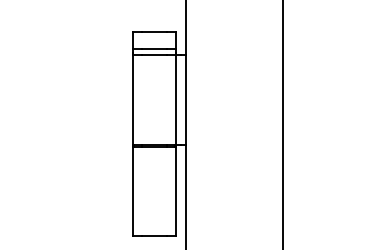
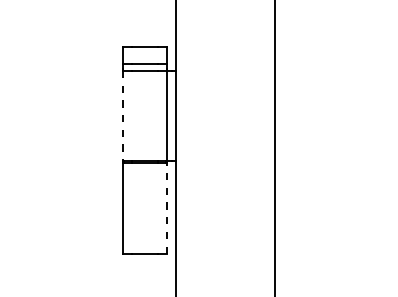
line: (132, 100) -> (122, 116), solid -> dashed
line: (176, 191) -> (167, 208), solid -> dashed

